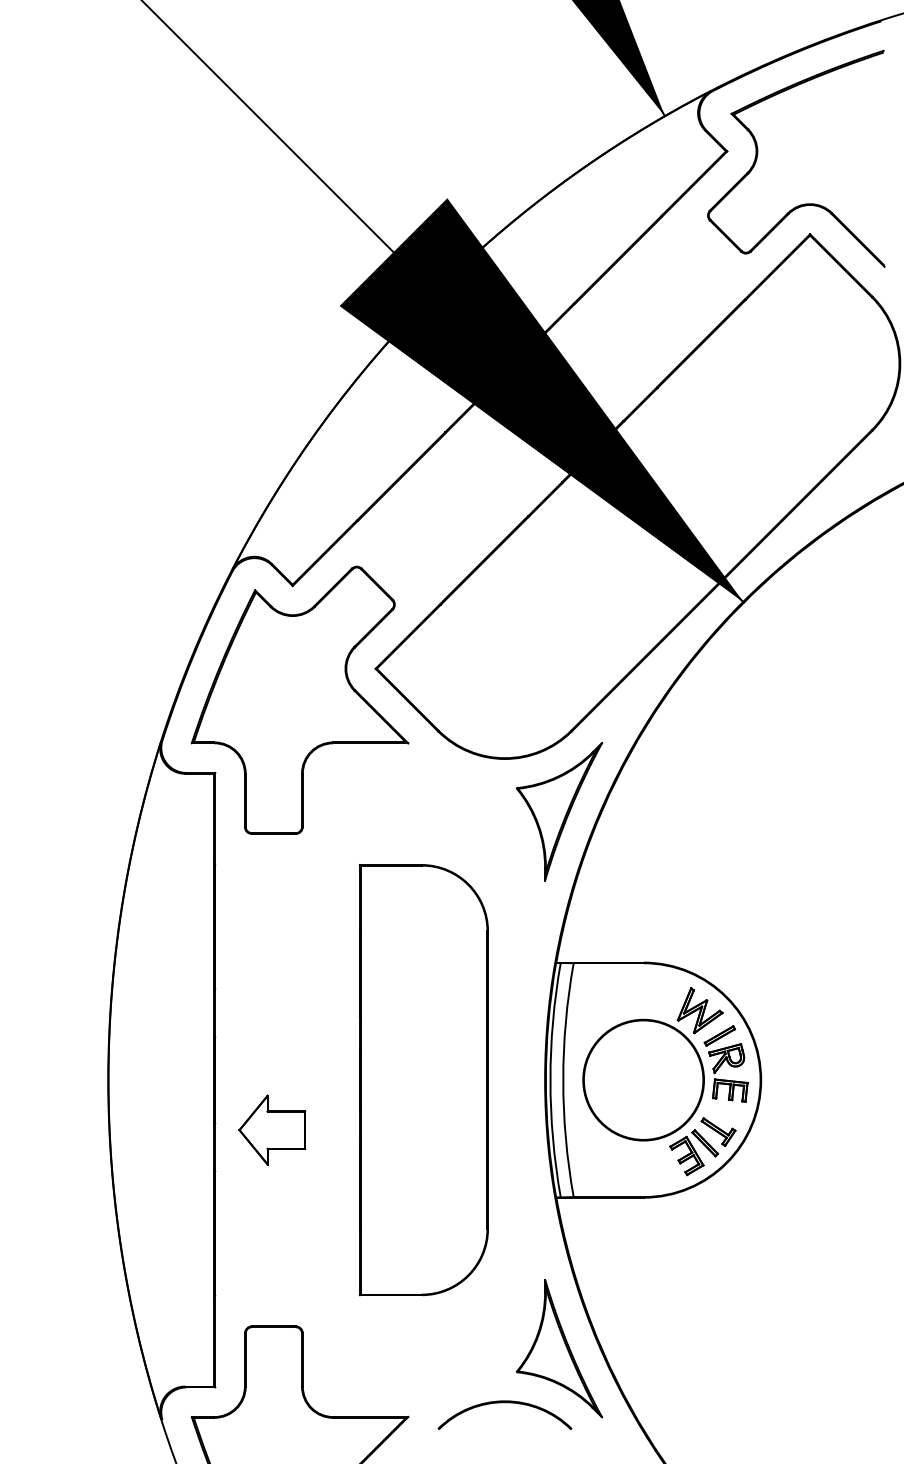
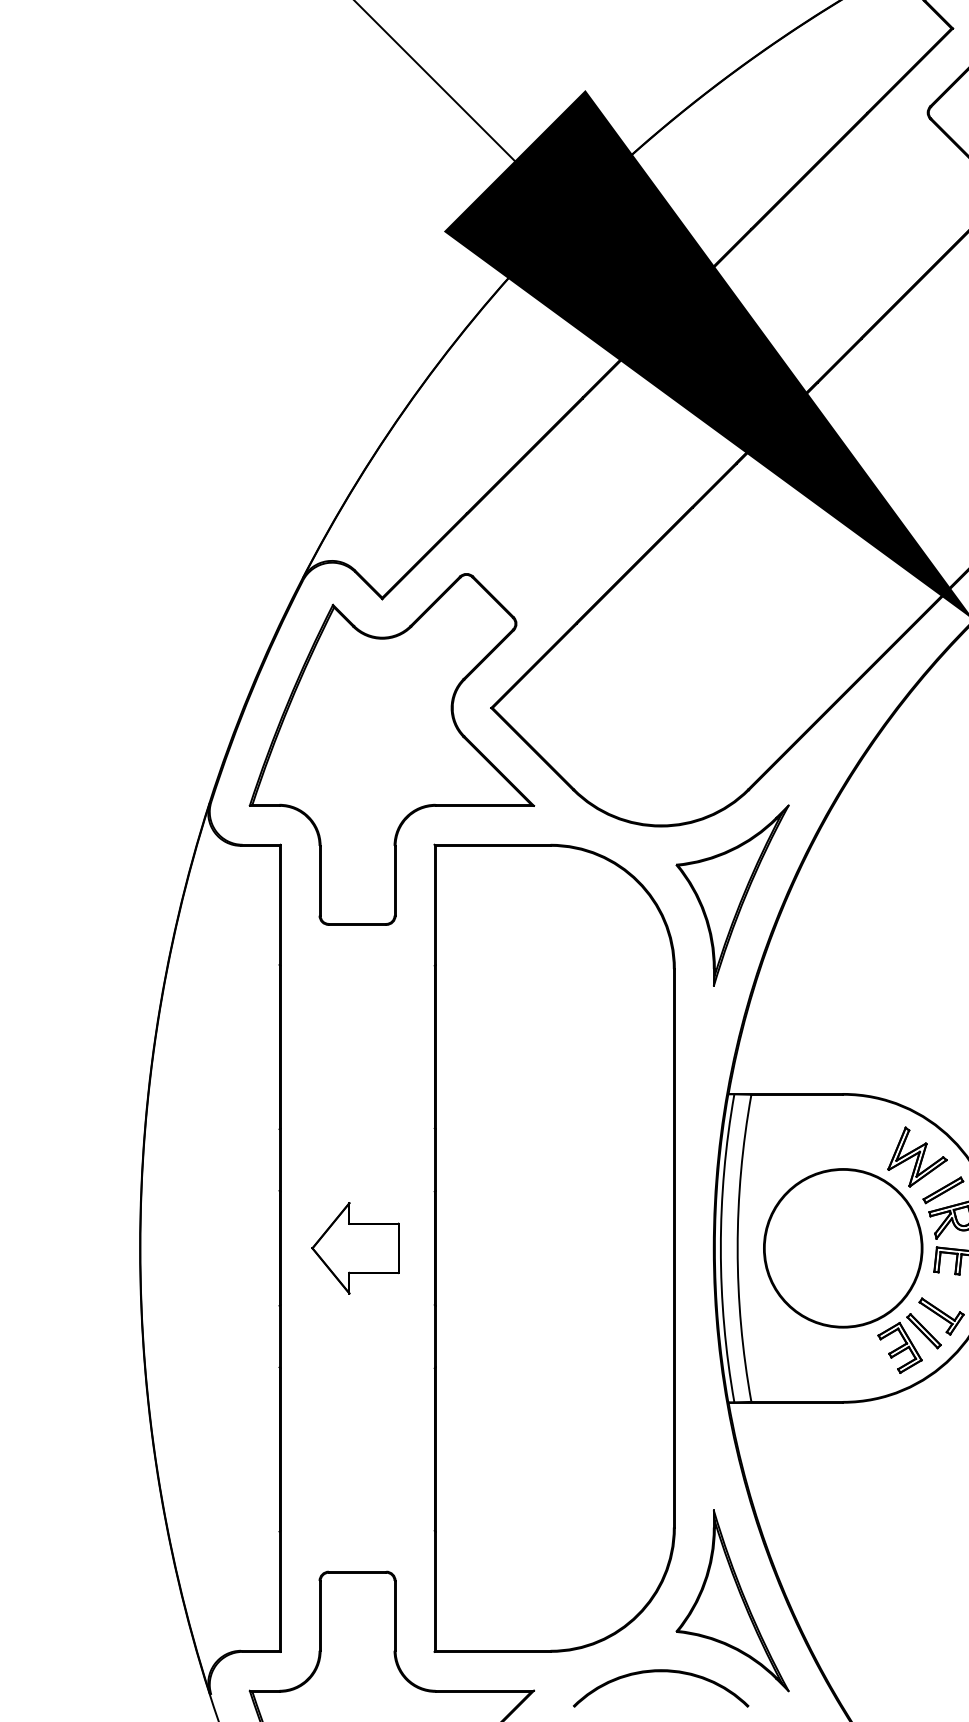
part: (423, 1079) -> (554, 1247), size x1.43
part: (272, 1129) -> (355, 1247), moved

